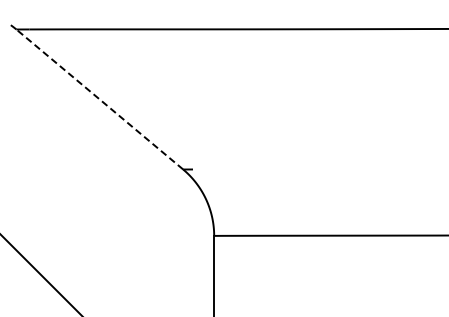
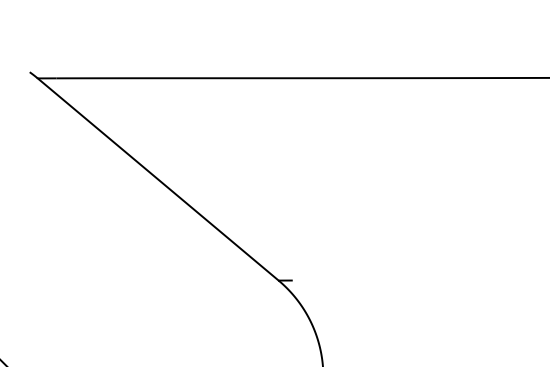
line: (99, 99) -> (157, 179), dashed -> solid

